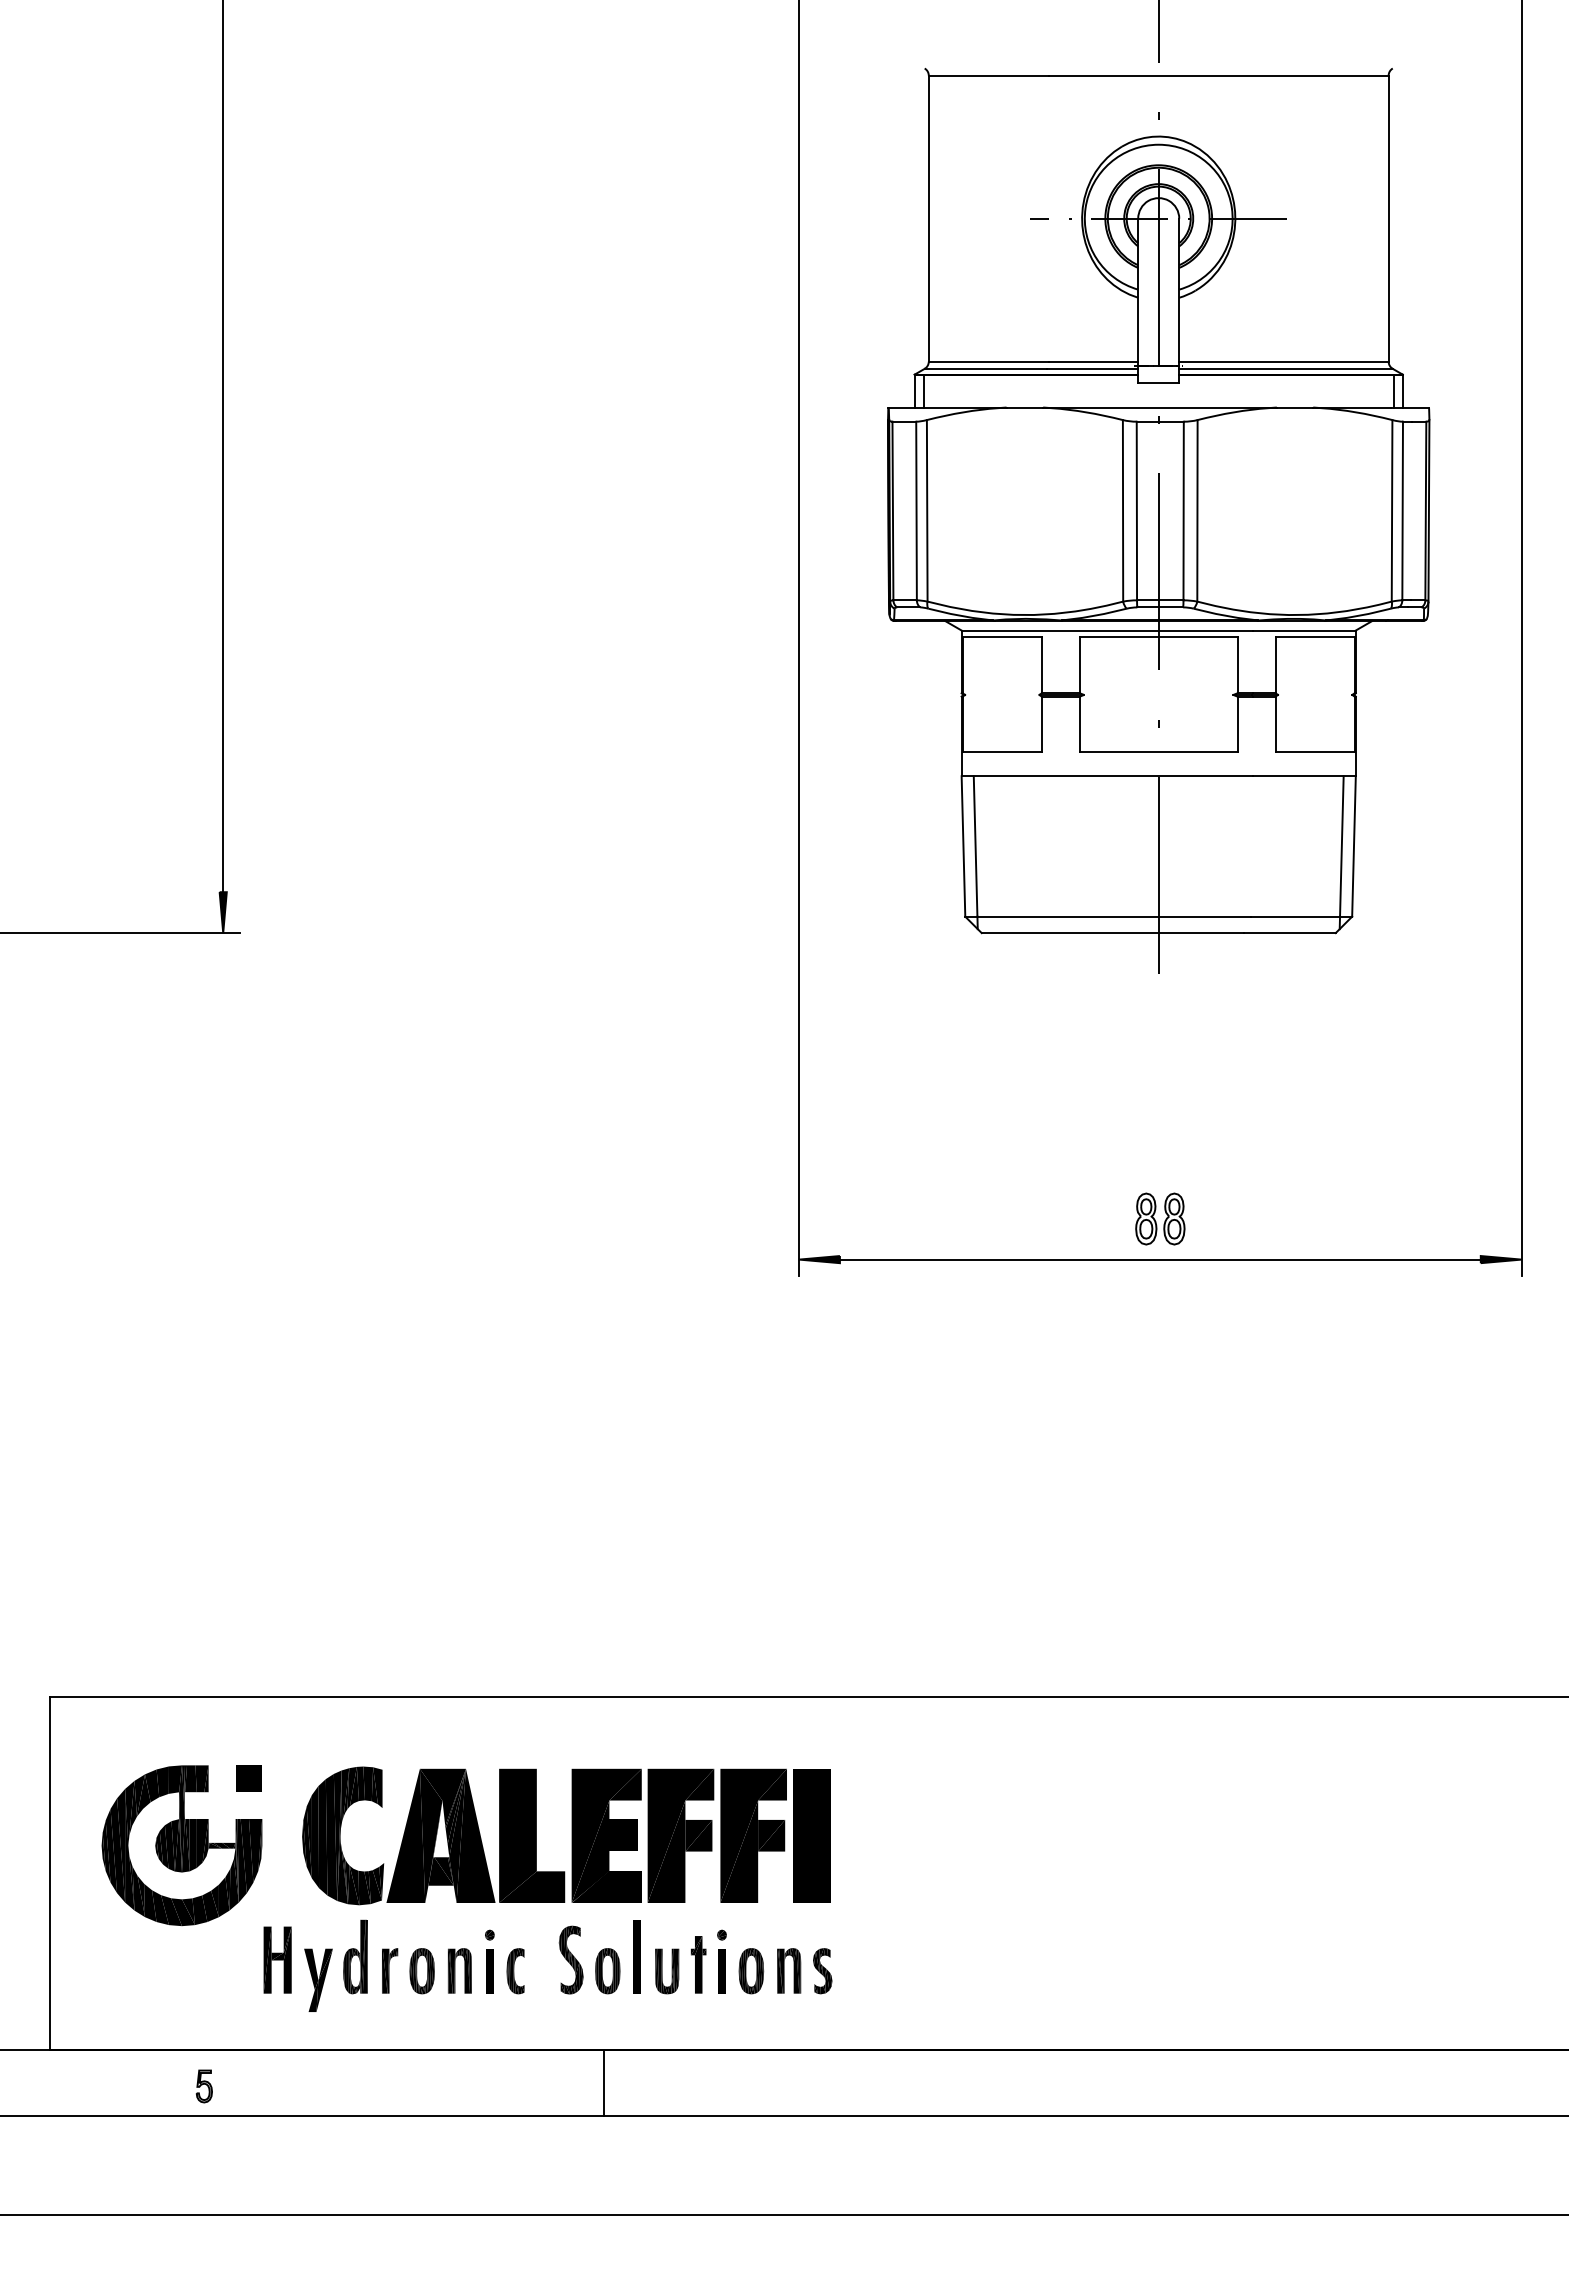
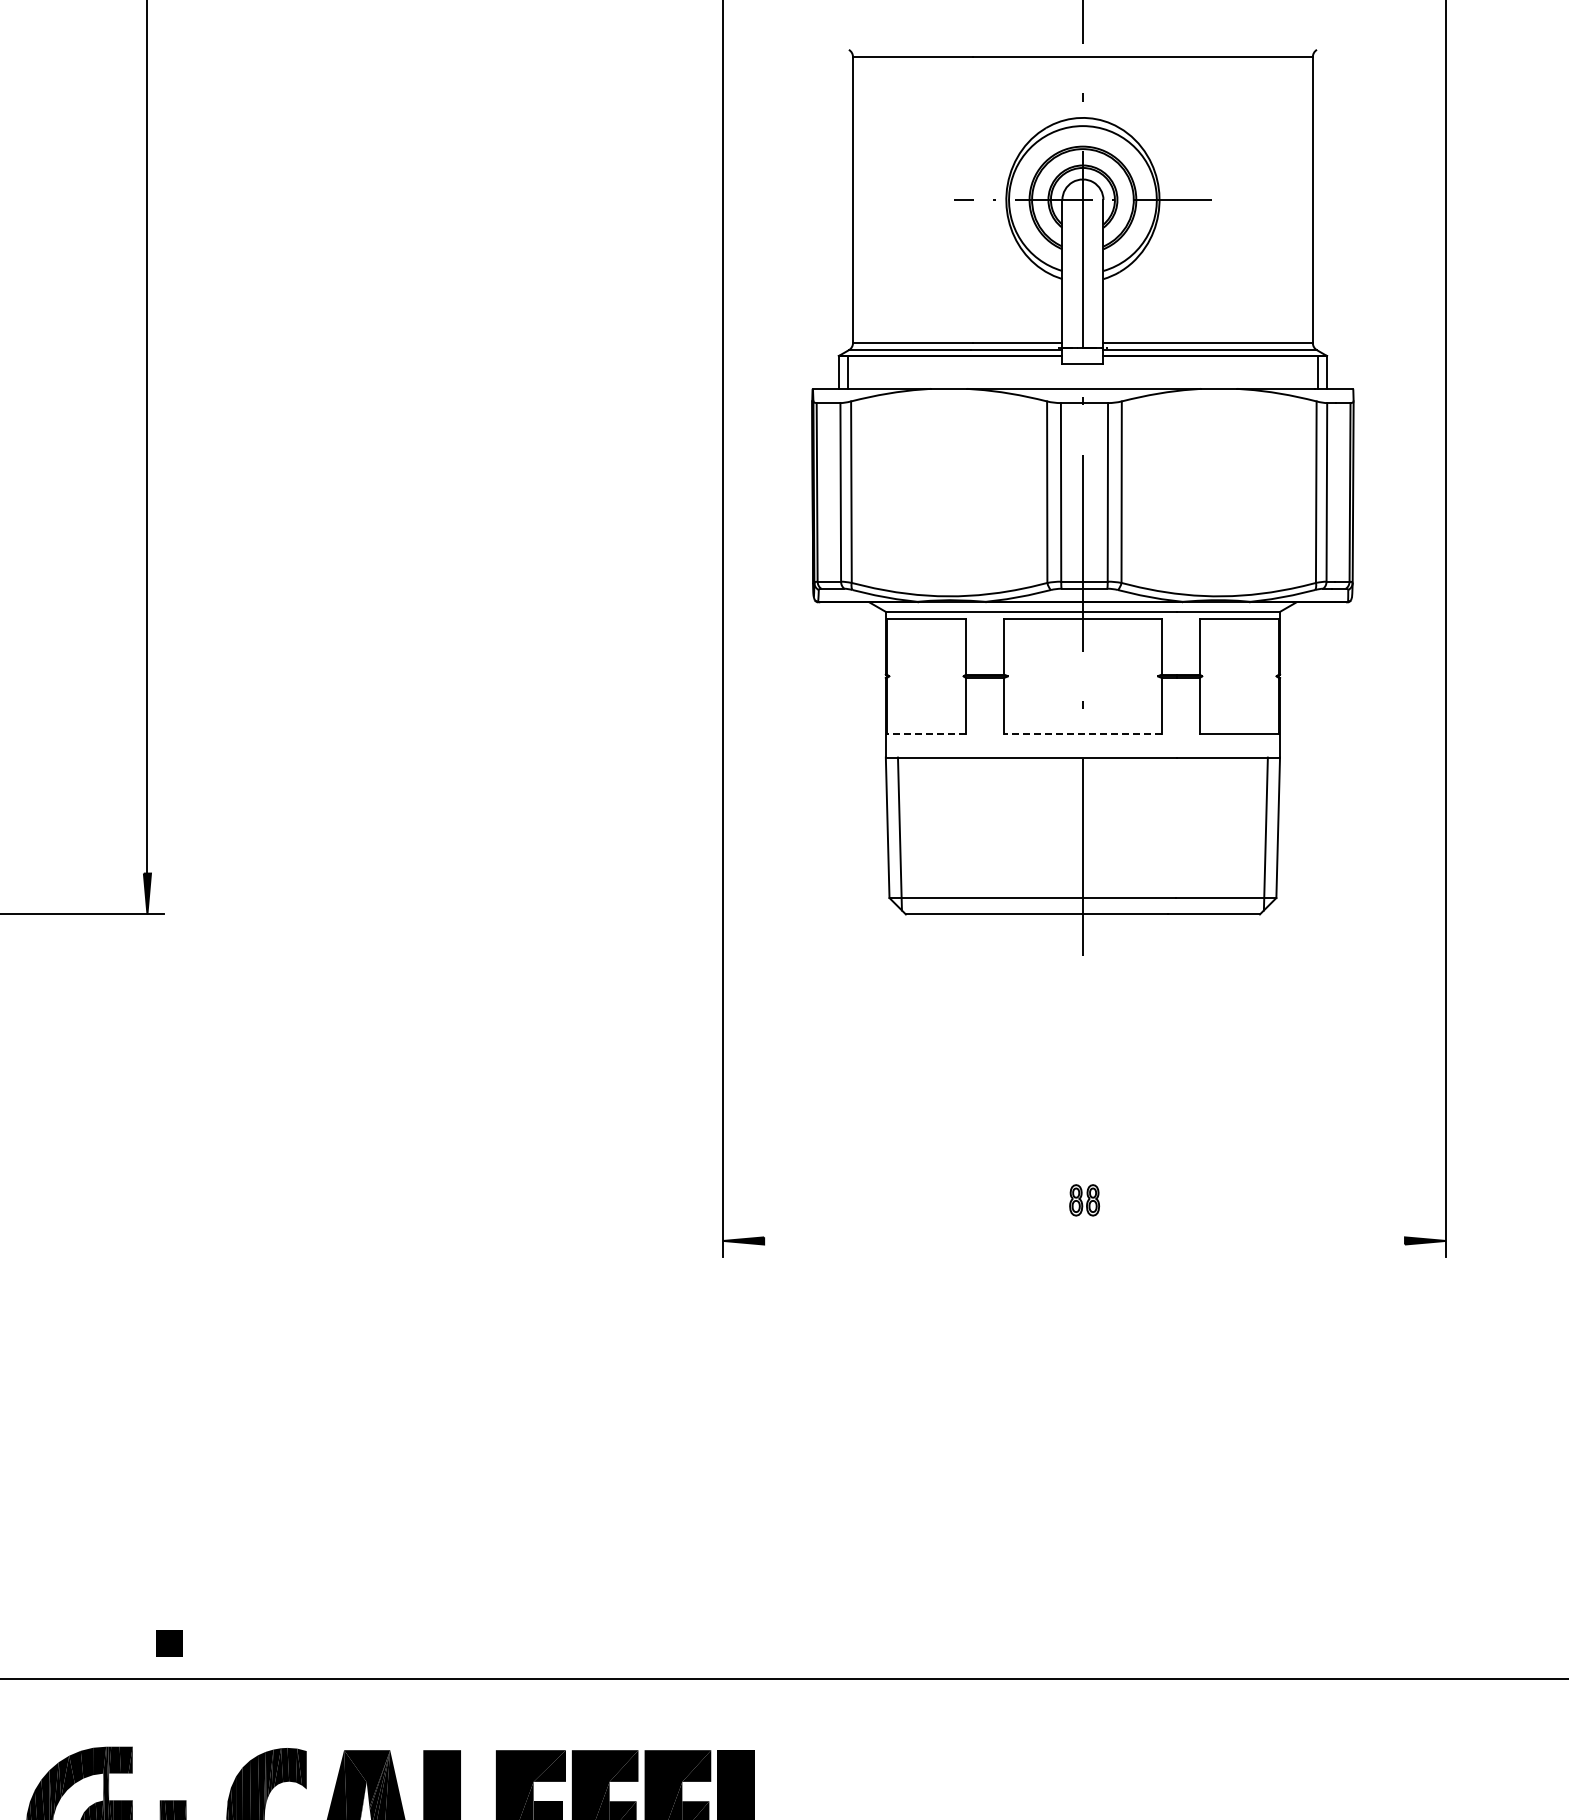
line: (1001, 752) -> (925, 733), solid -> dashed
line: (1158, 752) -> (1082, 733), solid -> dashed
part: (1160, 1218) -> (1084, 1199), size x0.6
line: (1159, 1259) -> (1083, 1240), removed
part: (248, 1778) -> (168, 1642), moved

